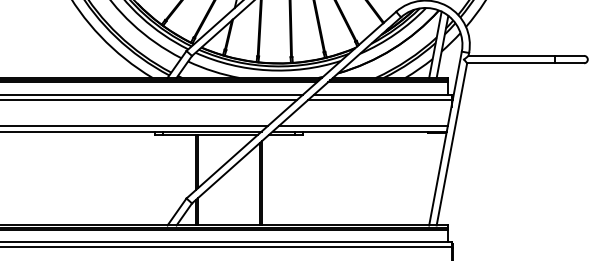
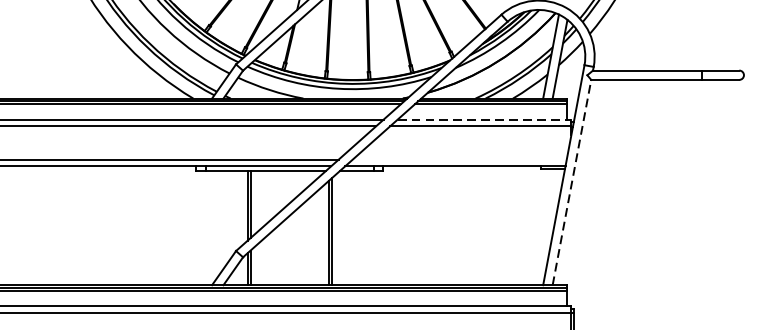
line: (382, 94) -> (484, 119), solid -> dashed
line: (362, 126) -> (458, 159), removed
line: (451, 144) -> (571, 182), solid -> dashed

